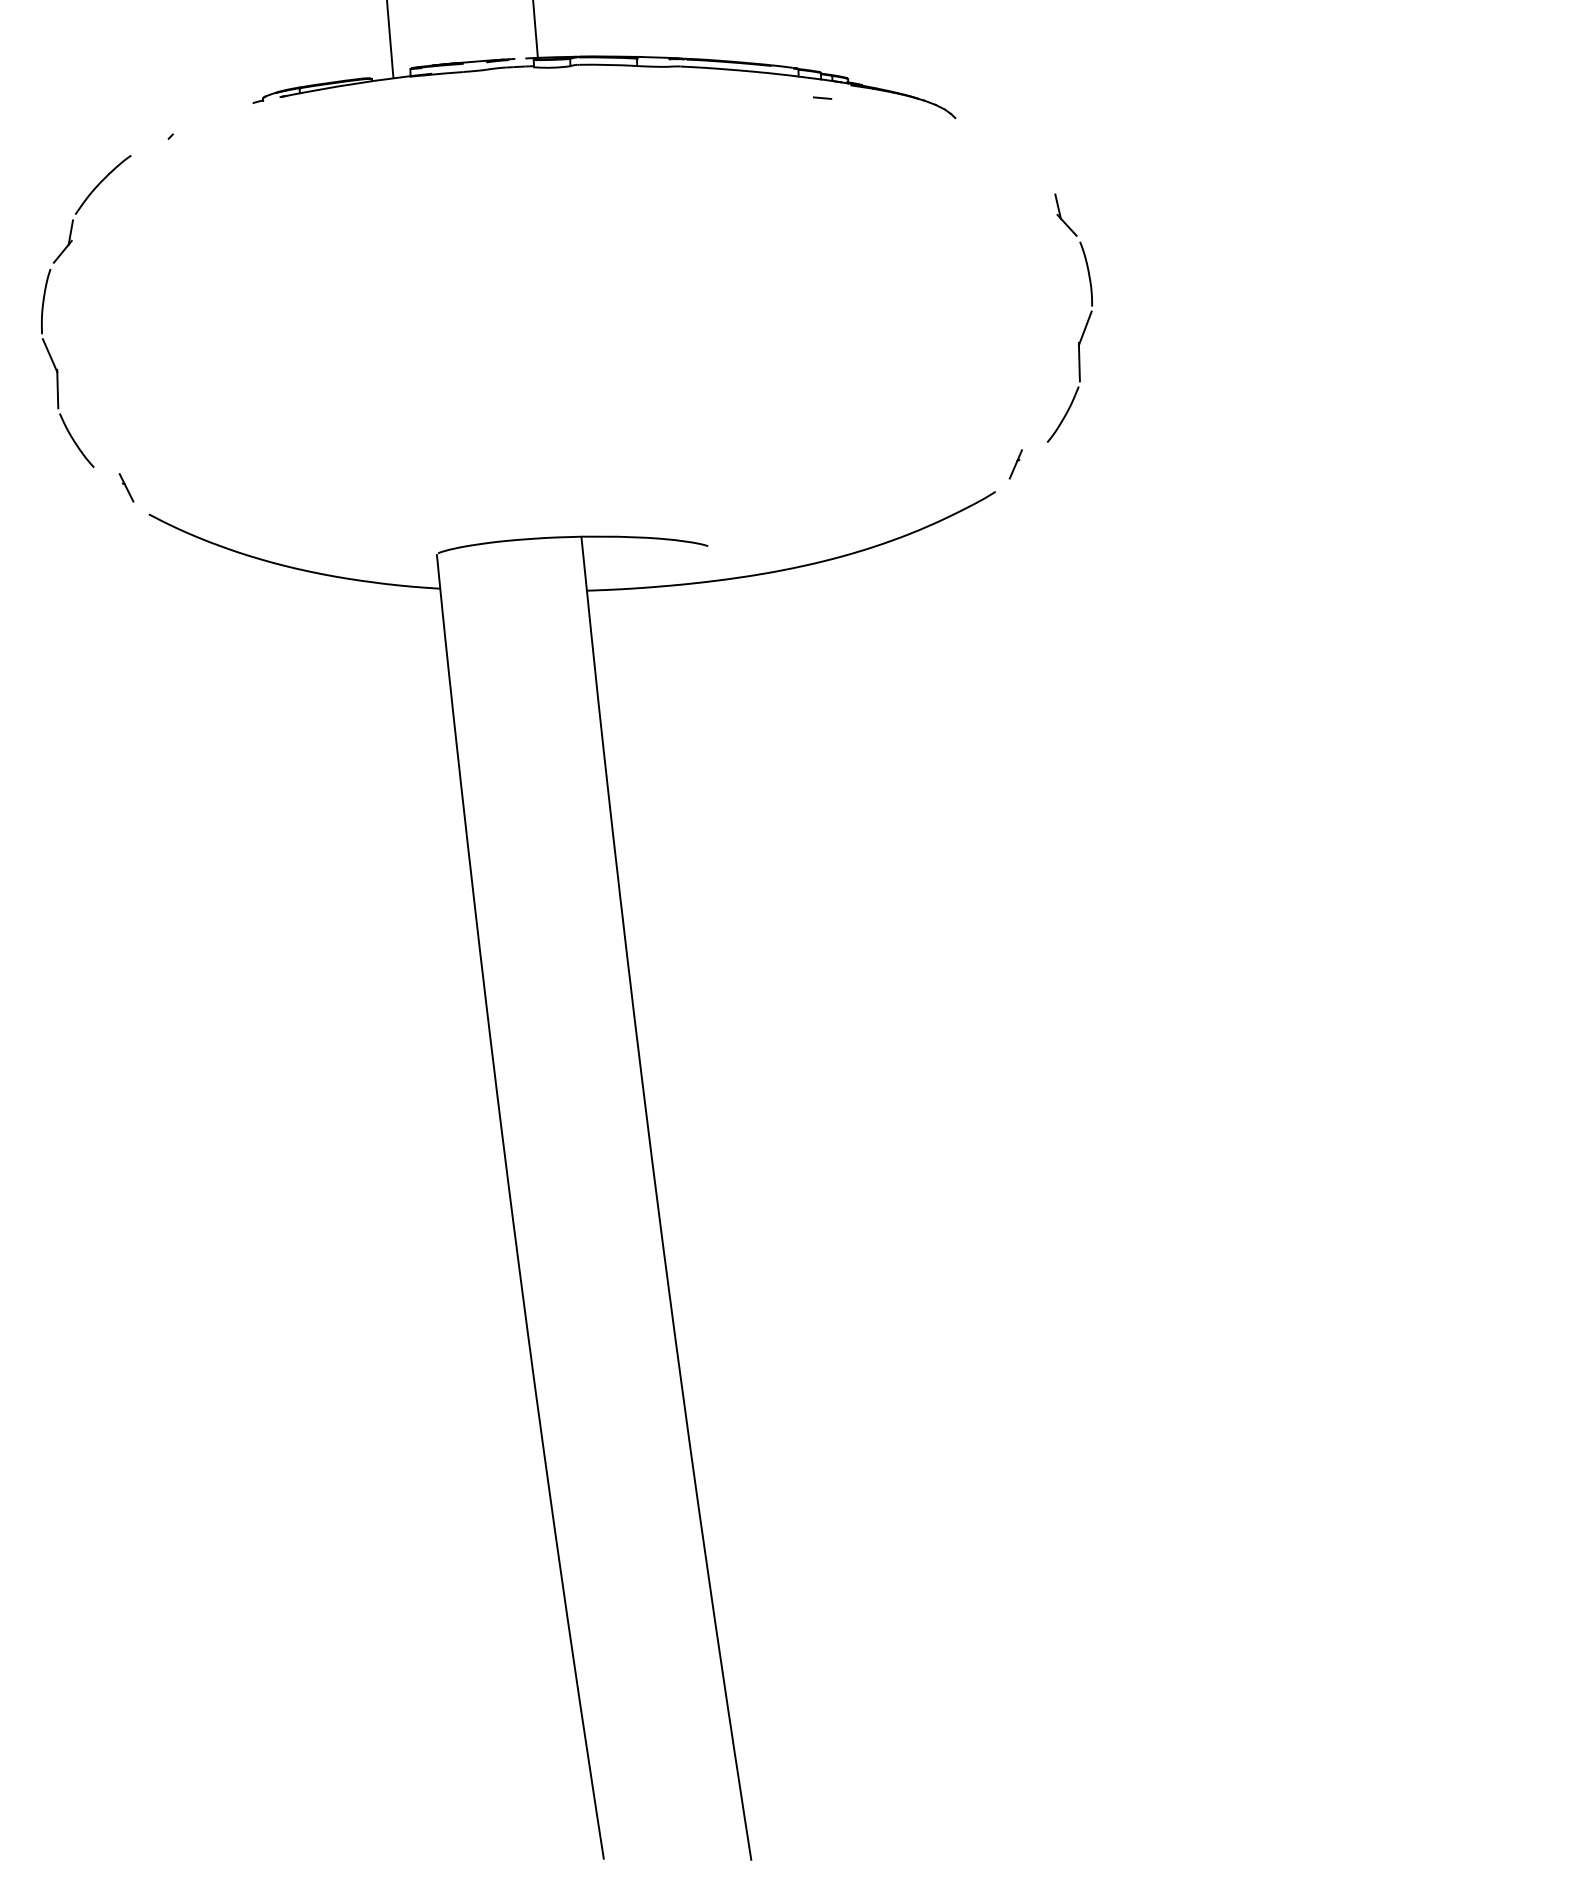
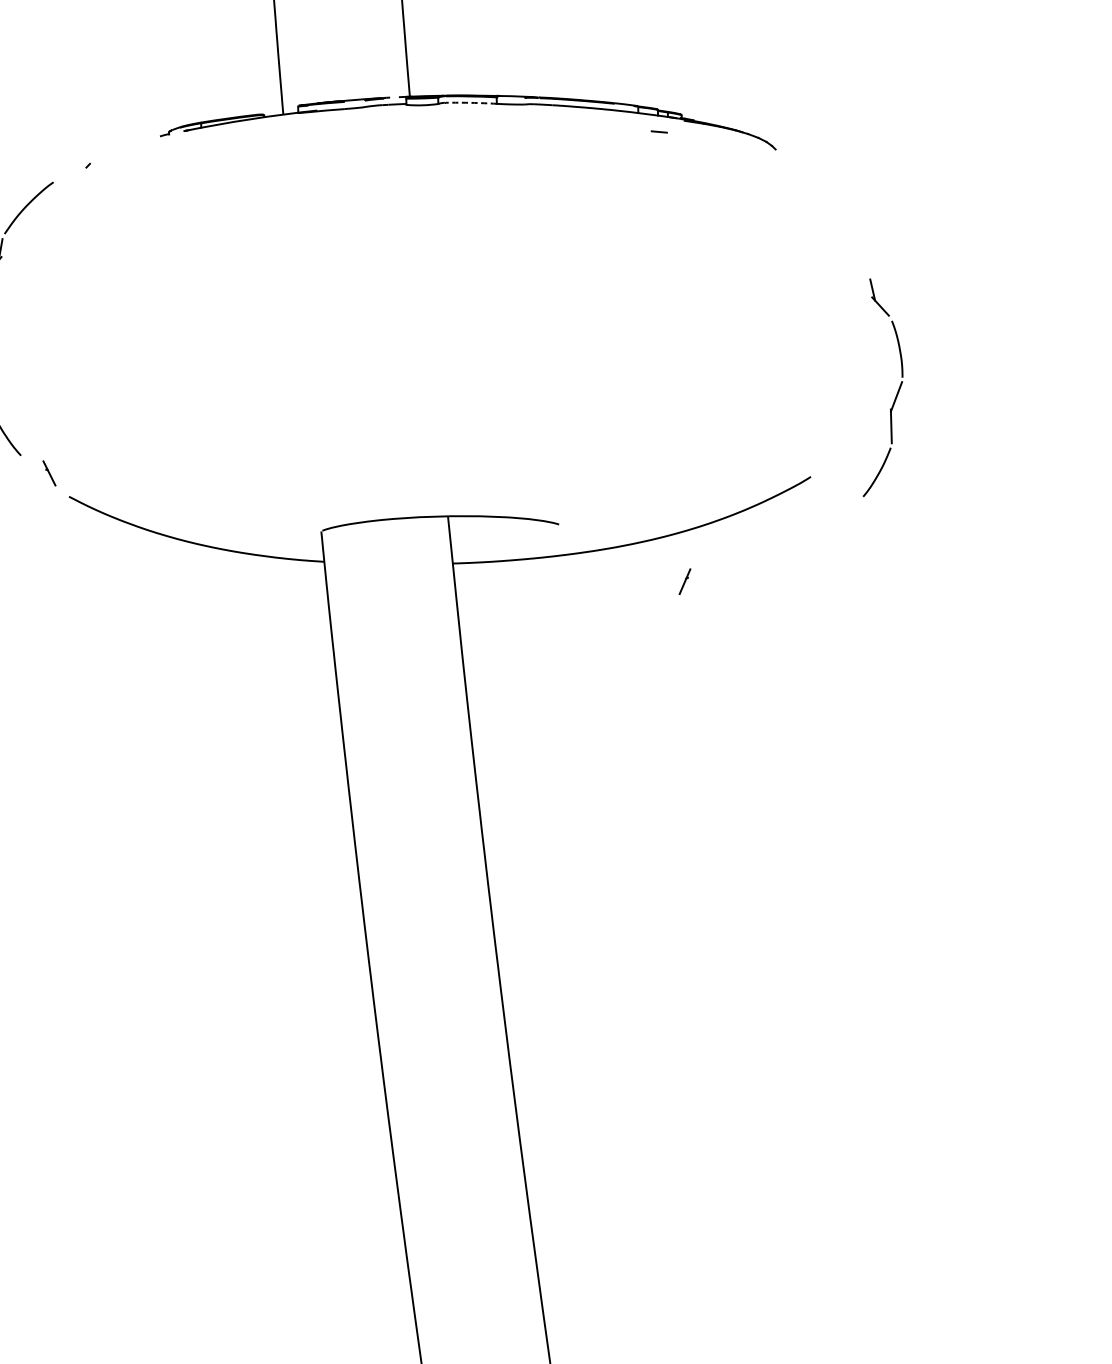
arc: (608, 64) -> (471, 102), solid -> dashed
part: (1085, 324) -> (896, 393), moved
part: (1015, 464) -> (684, 581), moved

